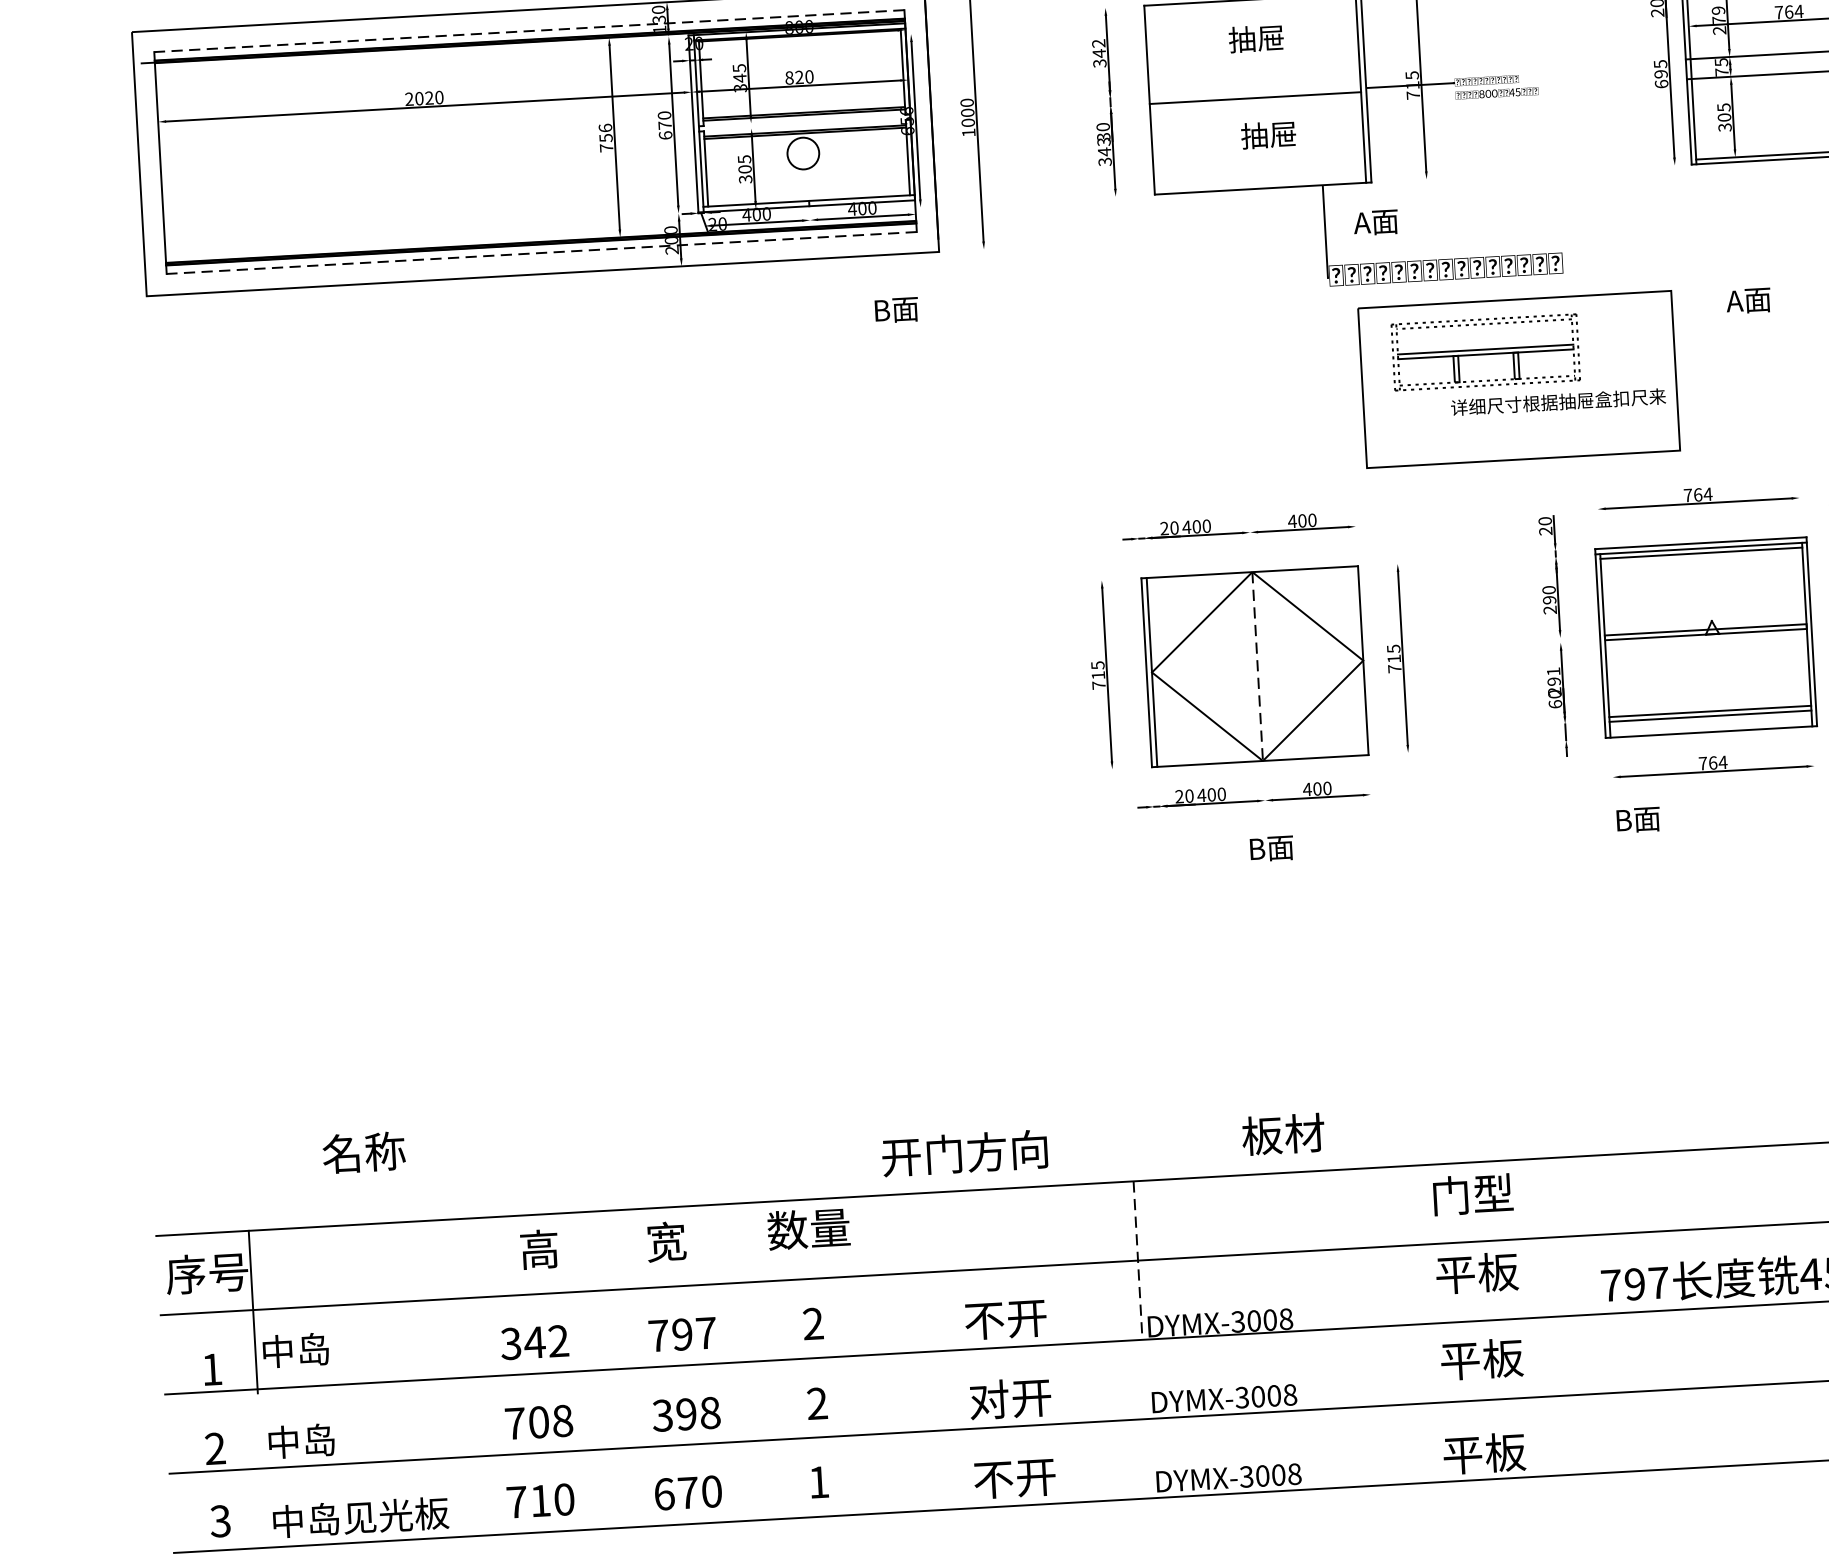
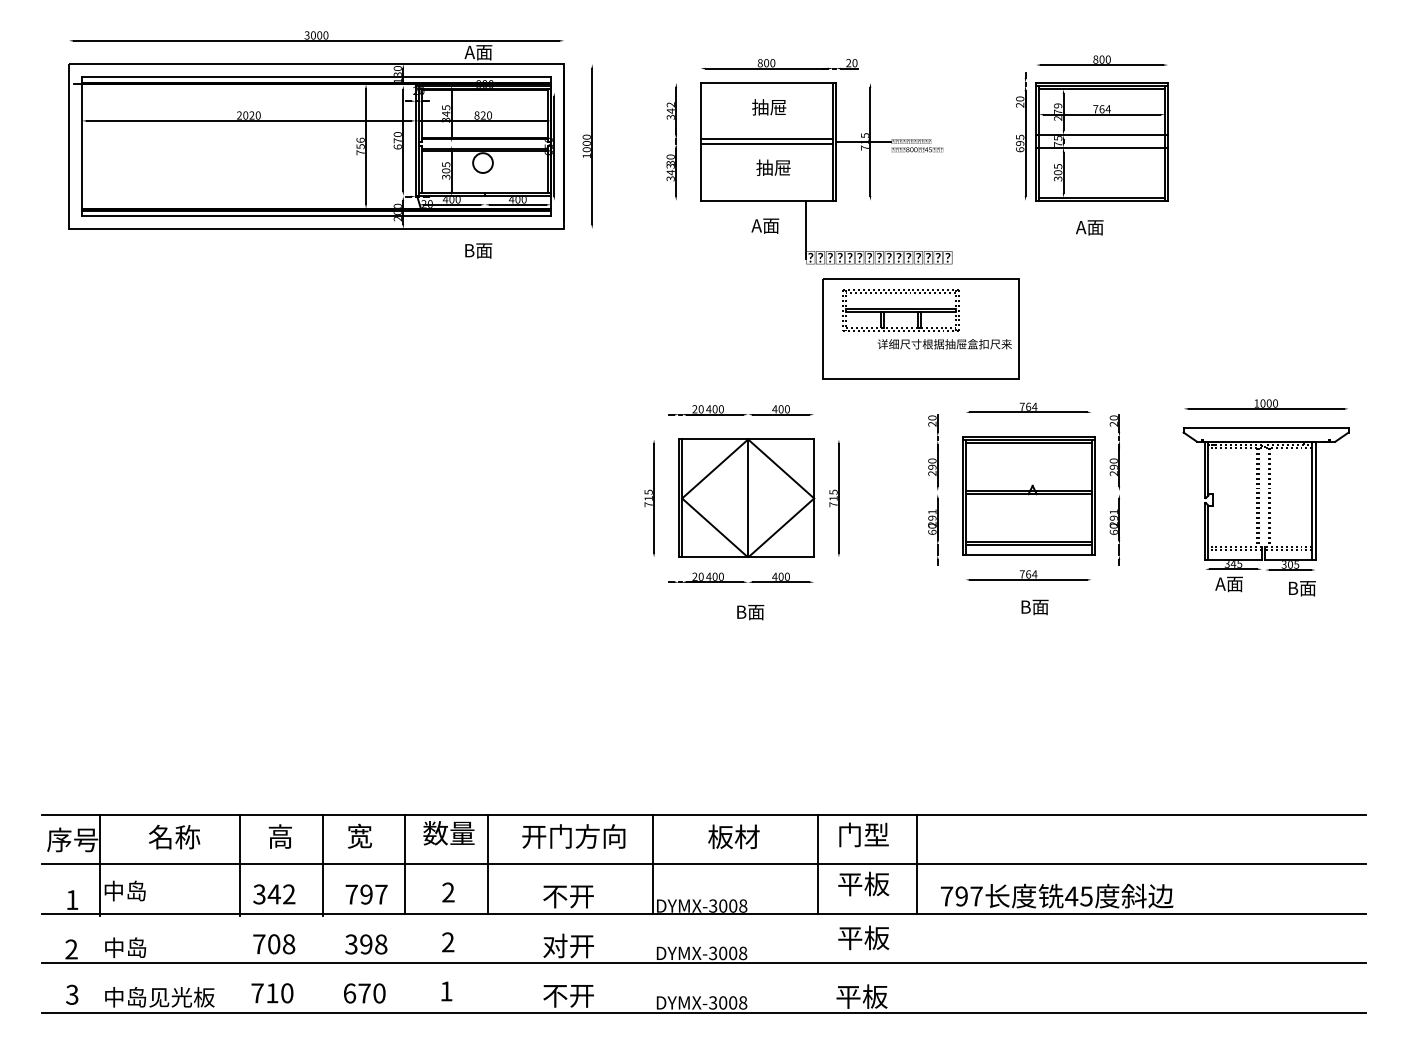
line: (529, 31) -> (316, 77), dashed -> solid
line: (1254, 90) -> (766, 139), added
text: (1376, 221) -> (765, 225), moved
line: (541, 252) -> (316, 215), dashed -> solid
text: (1748, 300) -> (1089, 227), moved
text: (896, 309) -> (478, 250), moved
line: (1258, 666) -> (748, 498), dashed -> solid
text: (1637, 820) -> (1034, 607), moved
text: (1282, 1133) -> (733, 836), moved
text: (363, 1153) -> (174, 837), moved
text: (964, 1153) -> (573, 836), moved
line: (1561, 1235) -> (917, 863), added
line: (1402, 1244) -> (818, 863), added
line: (1137, 1260) -> (652, 864), dashed -> solid
line: (873, 1273) -> (487, 863), added
line: (741, 1281) -> (405, 863), added
line: (609, 1291) -> (322, 865), added
line: (478, 1299) -> (240, 865), added

